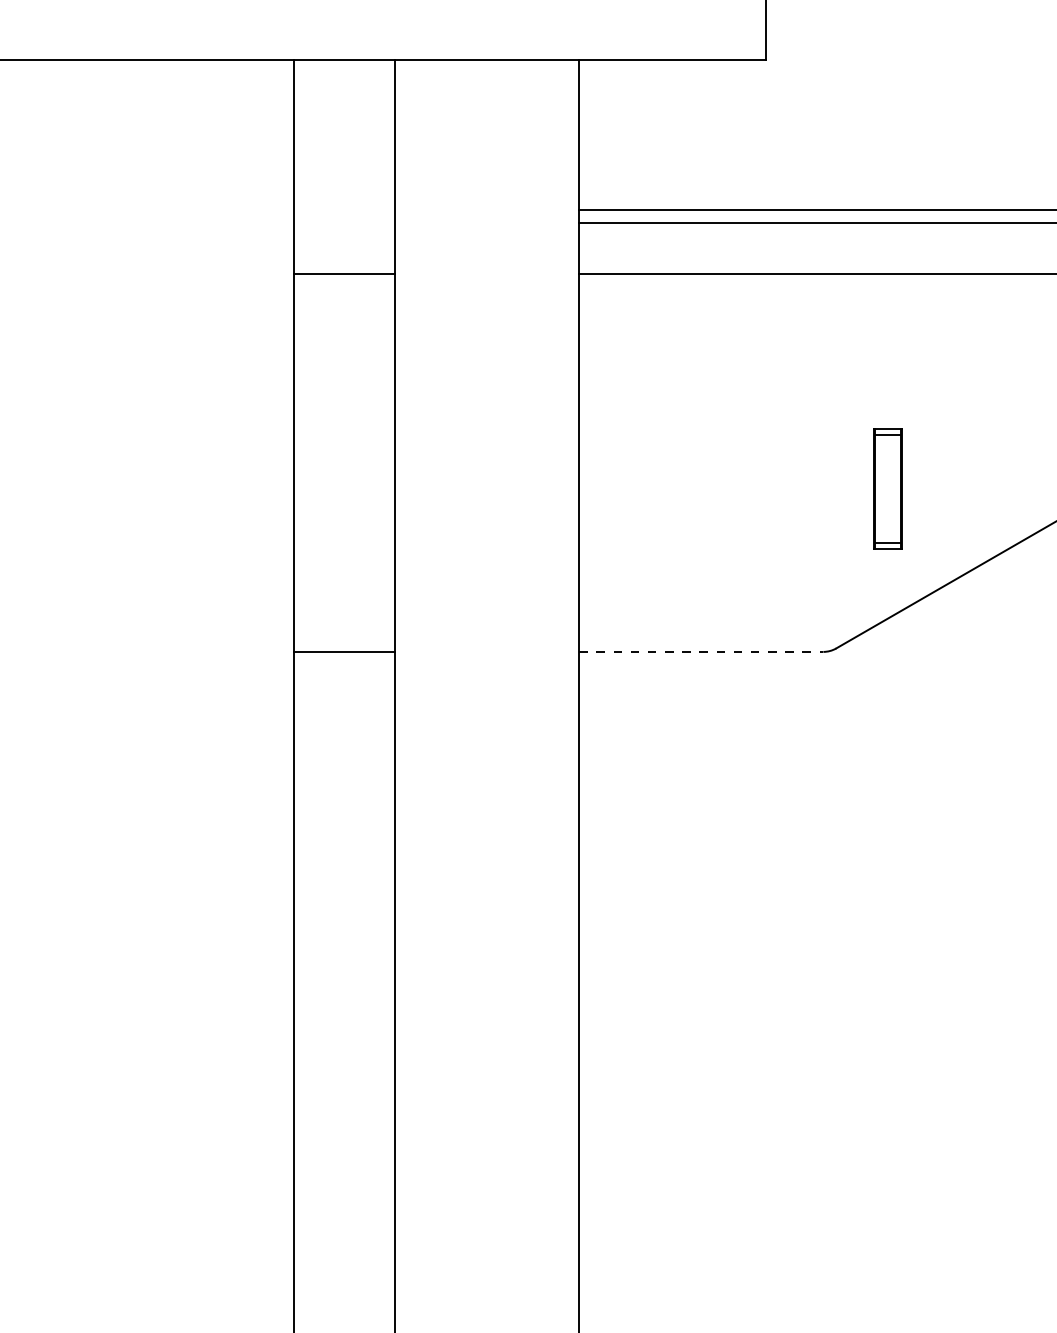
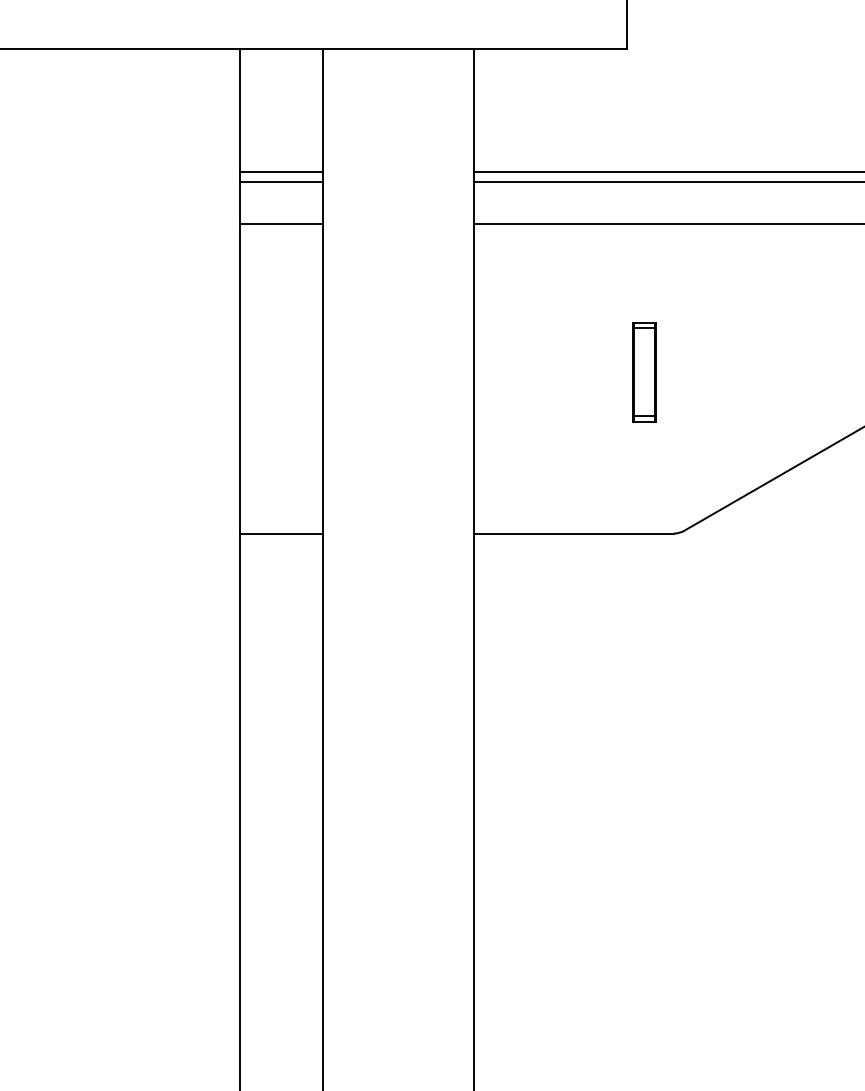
line: (343, 209) -> (281, 171), added
line: (343, 222) -> (281, 182), added
part: (887, 488) -> (643, 371), moved
line: (701, 651) -> (574, 533), dashed -> solid

